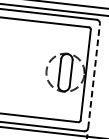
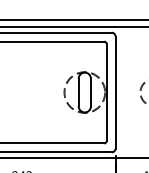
line: (94, 75) -> (115, 92), dashed -> solid

